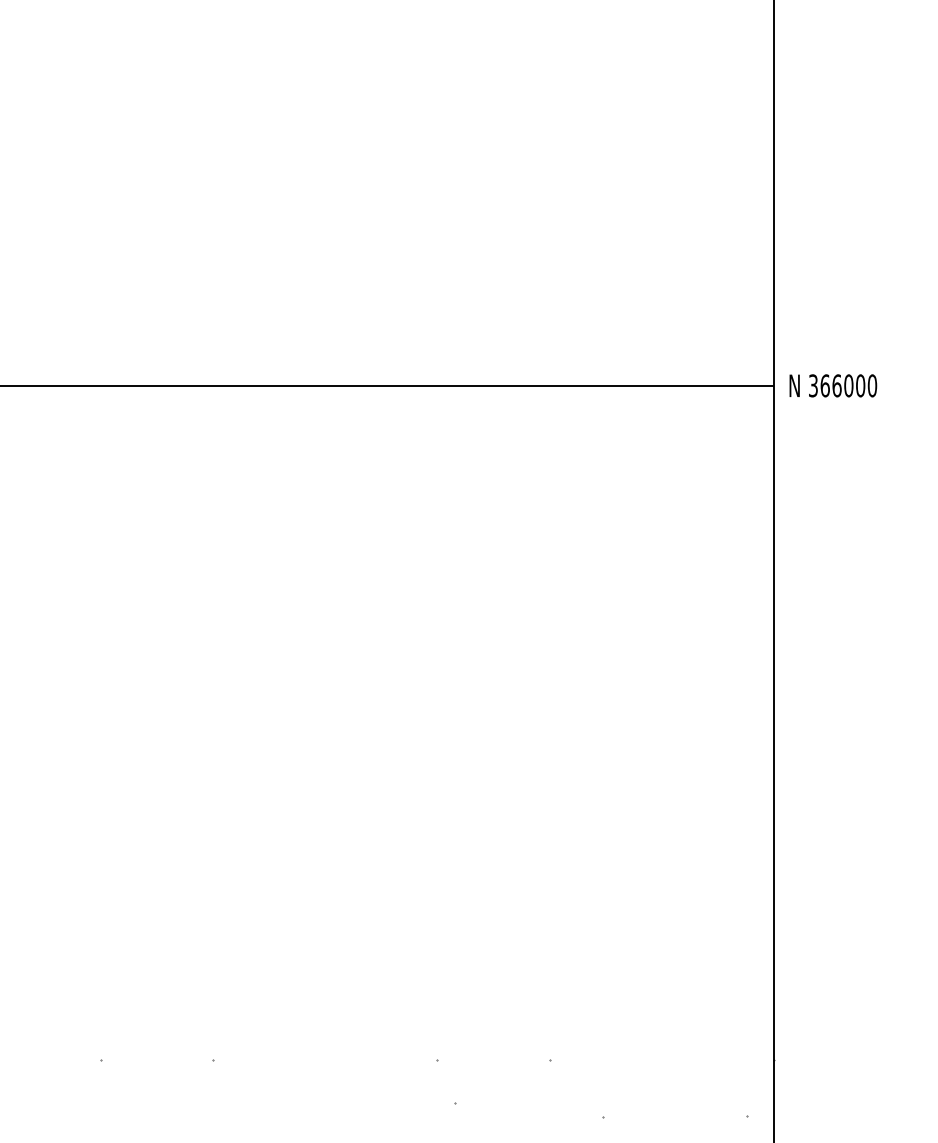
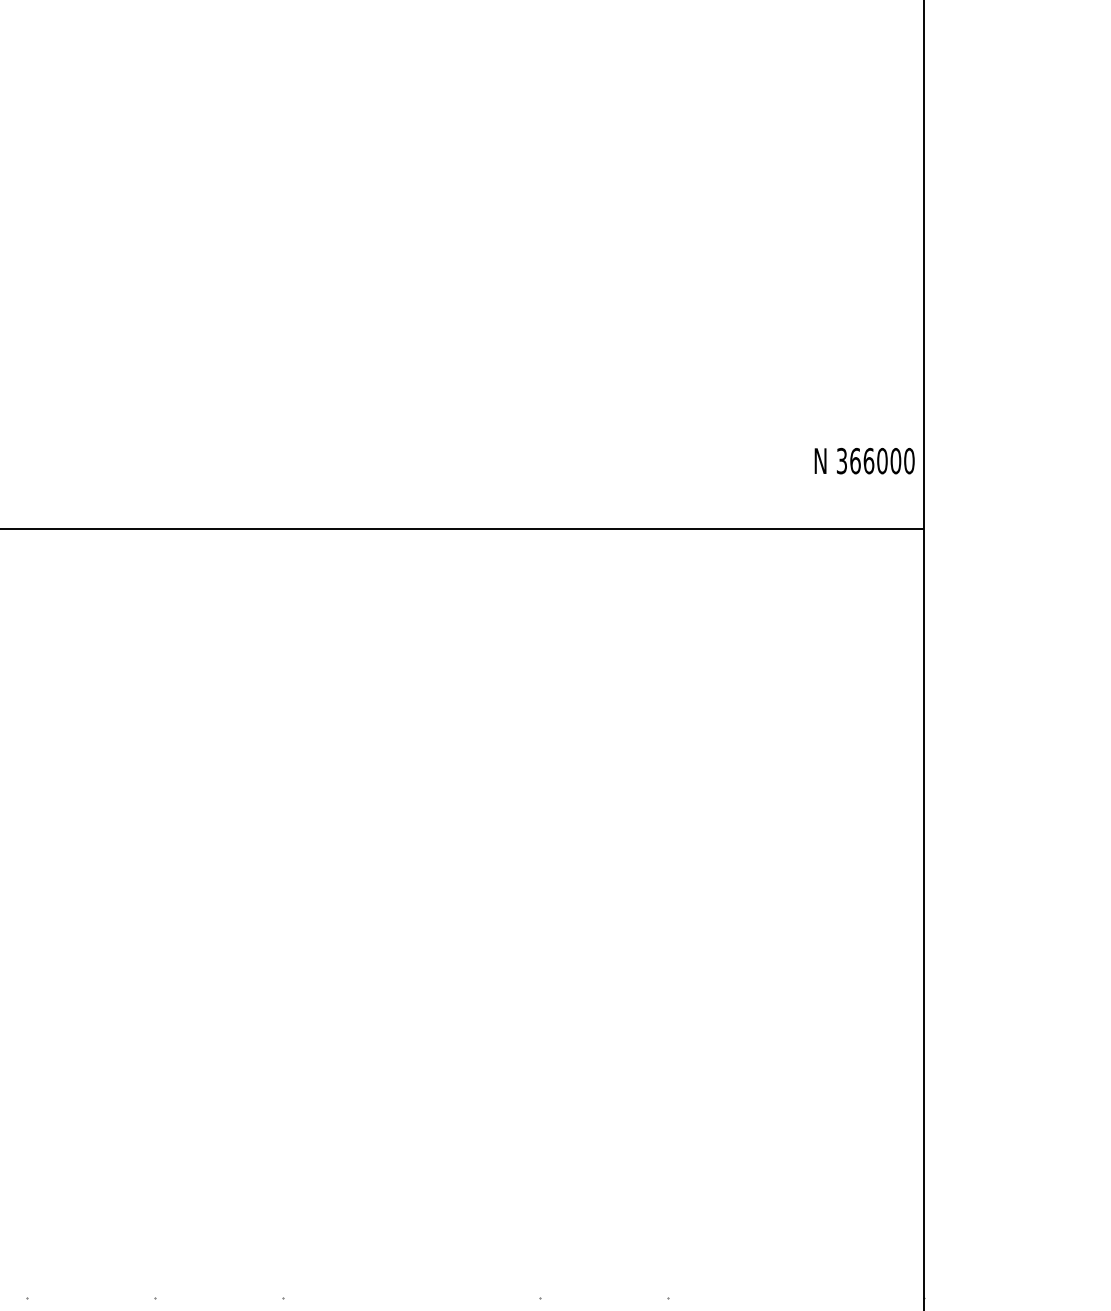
text: (833, 385) -> (864, 460), moved

